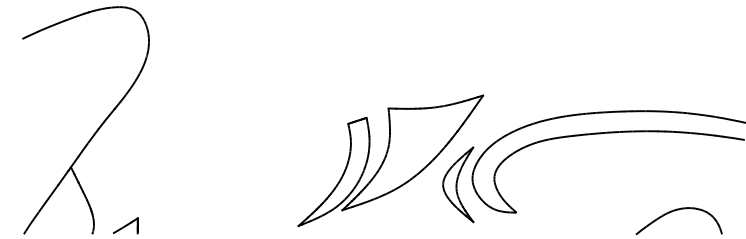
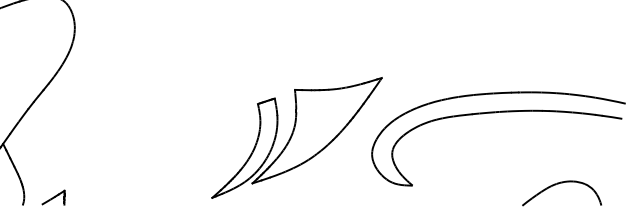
part: (458, 184) -> (359, 159), removed

